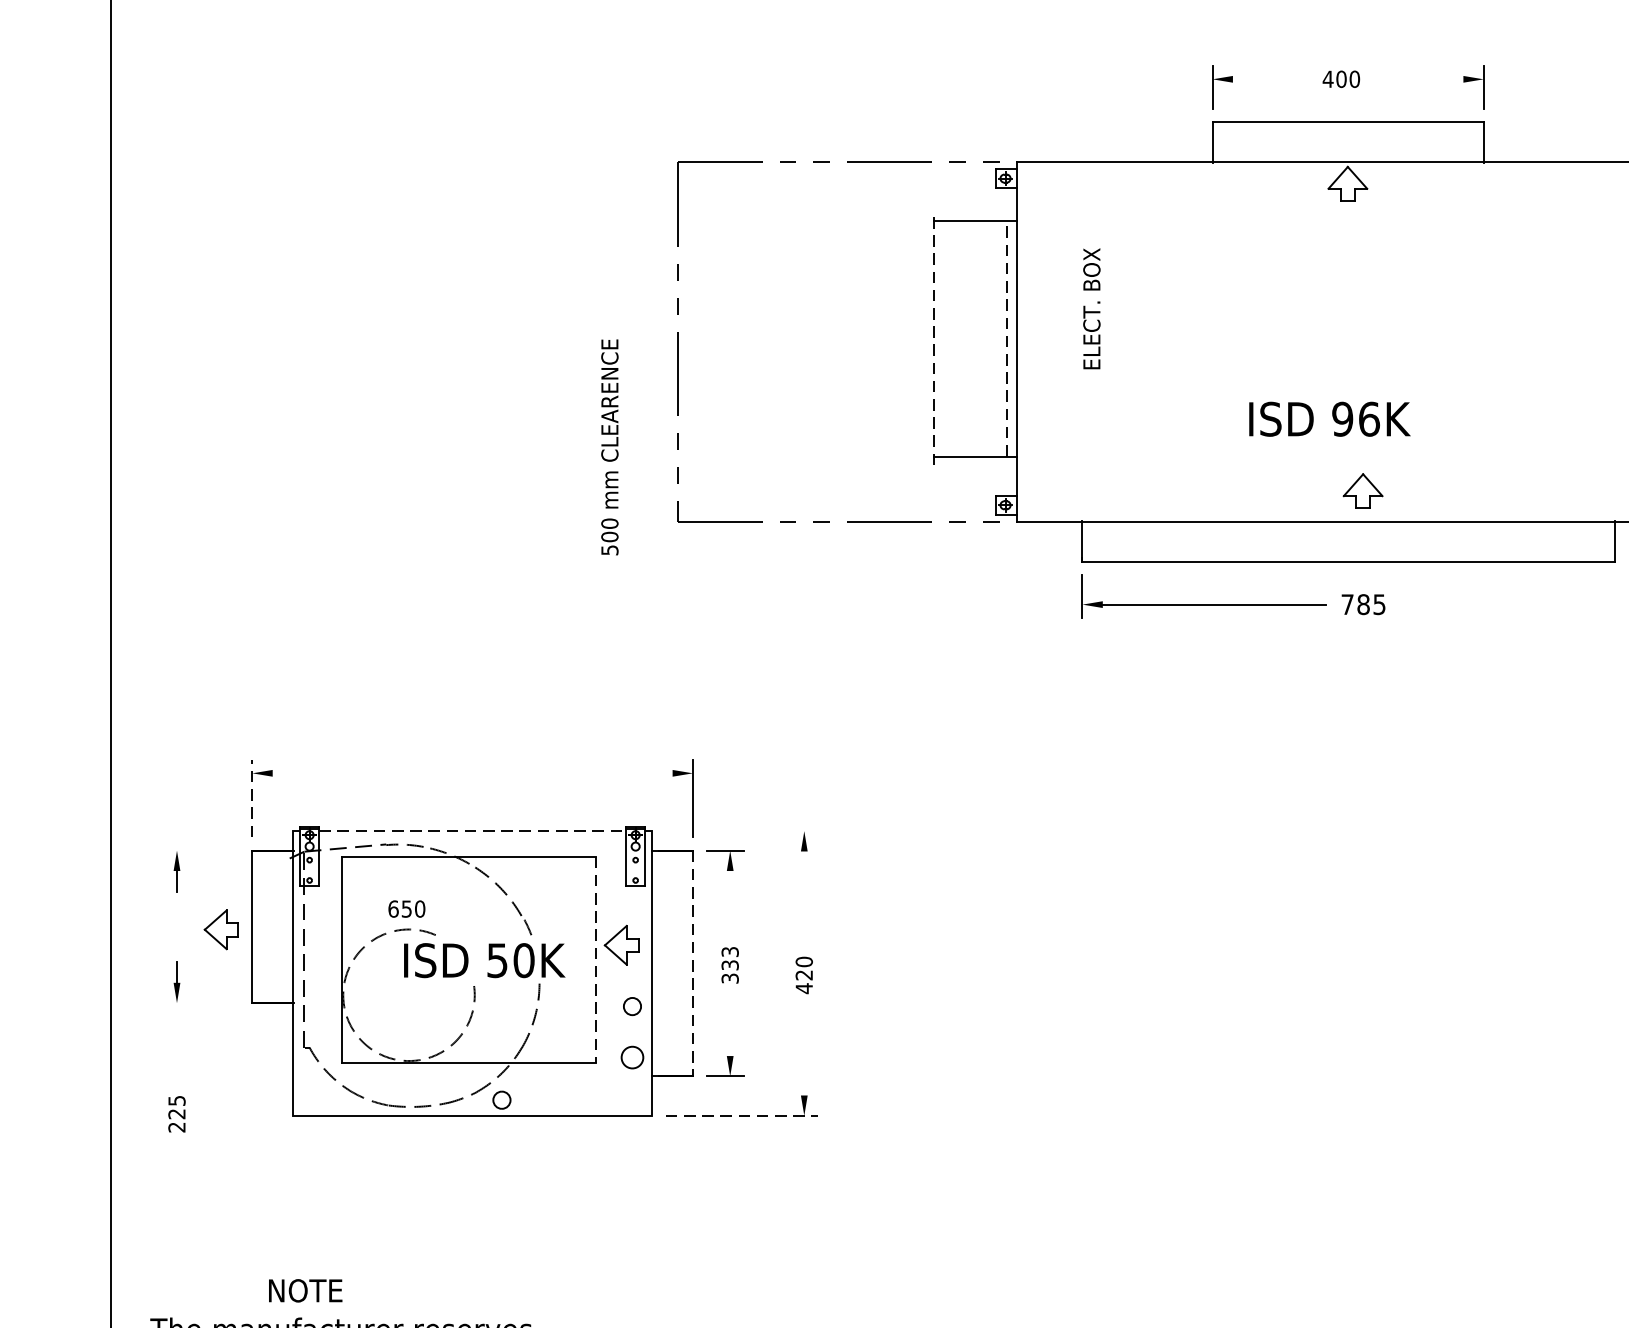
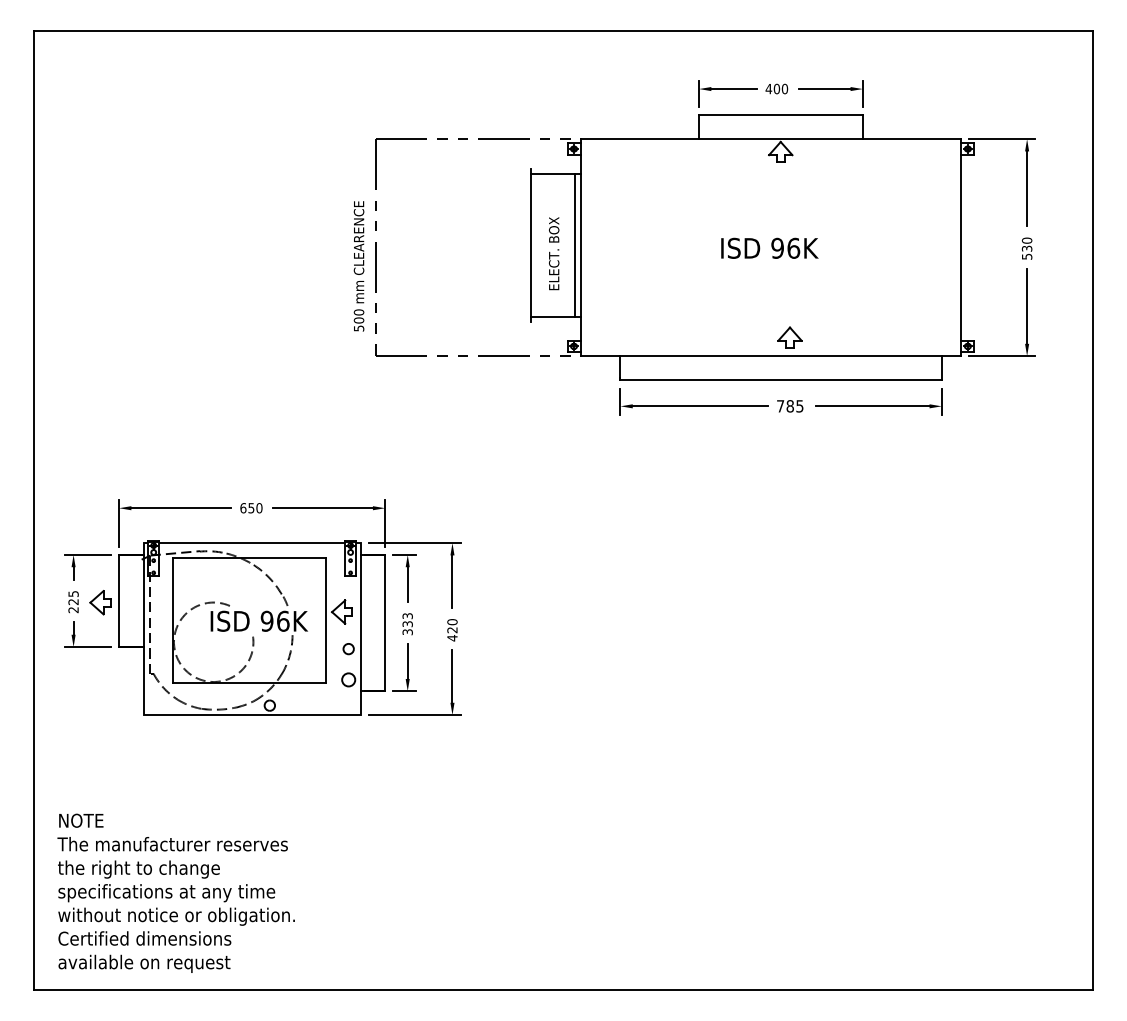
line: (1269, 80) -> (733, 89), added
line: (1420, 80) -> (824, 89), added
text: (1092, 308) -> (554, 253), moved
line: (933, 338) -> (530, 245), dashed -> solid
line: (1006, 338) -> (574, 245), dashed -> solid
text: (1329, 417) -> (769, 247), moved
text: (608, 447) -> (358, 266), moved
part: (1509, 596) -> (878, 401), added
line: (355, 773) -> (181, 508), added
line: (589, 773) -> (322, 508), added
line: (253, 796) -> (119, 522), dashed -> solid
line: (473, 831) -> (252, 543), dashed -> solid
line: (741, 831) -> (414, 543), added
line: (200, 849) -> (87, 554), added
line: (804, 894) -> (452, 581), added
line: (729, 899) -> (407, 584), added
text: (406, 909) -> (251, 508), moved
text: (509, 959) -> (274, 620), 50K -> 96K
line: (595, 960) -> (326, 621), dashed -> solid
line: (693, 964) -> (385, 623), dashed -> solid
line: (200, 1003) -> (87, 647), added
line: (729, 1027) -> (407, 661), added
line: (804, 1051) -> (452, 676), added
text: (176, 1114) -> (73, 602), moved
line: (741, 1116) -> (414, 715), dashed -> solid
text: (305, 1290) -> (81, 820), moved

